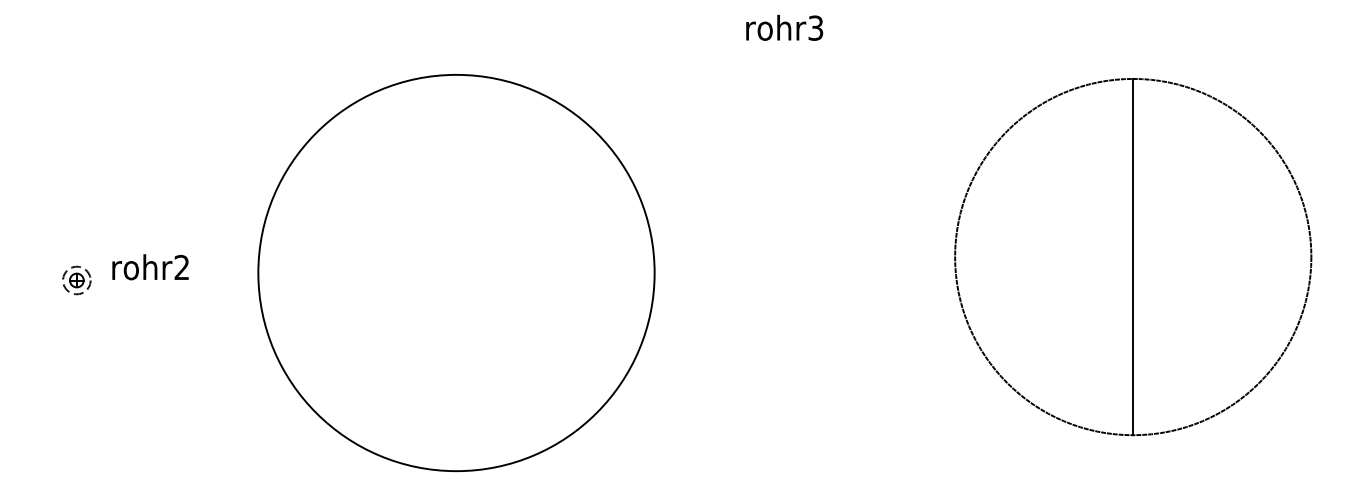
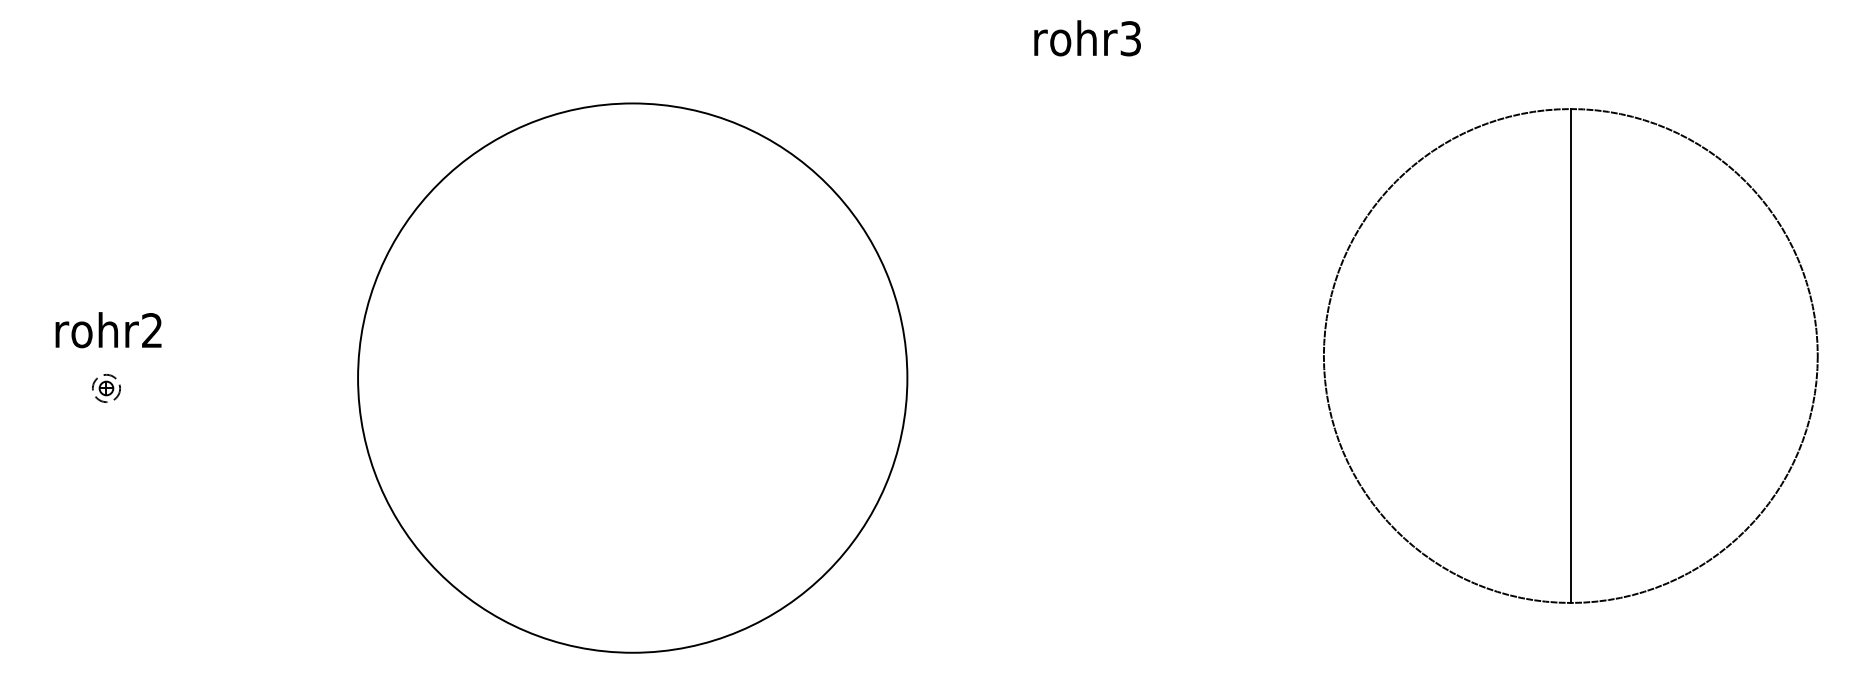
text: (150, 267) -> (108, 330), moved
part: (76, 280) -> (106, 388), size x0.71

